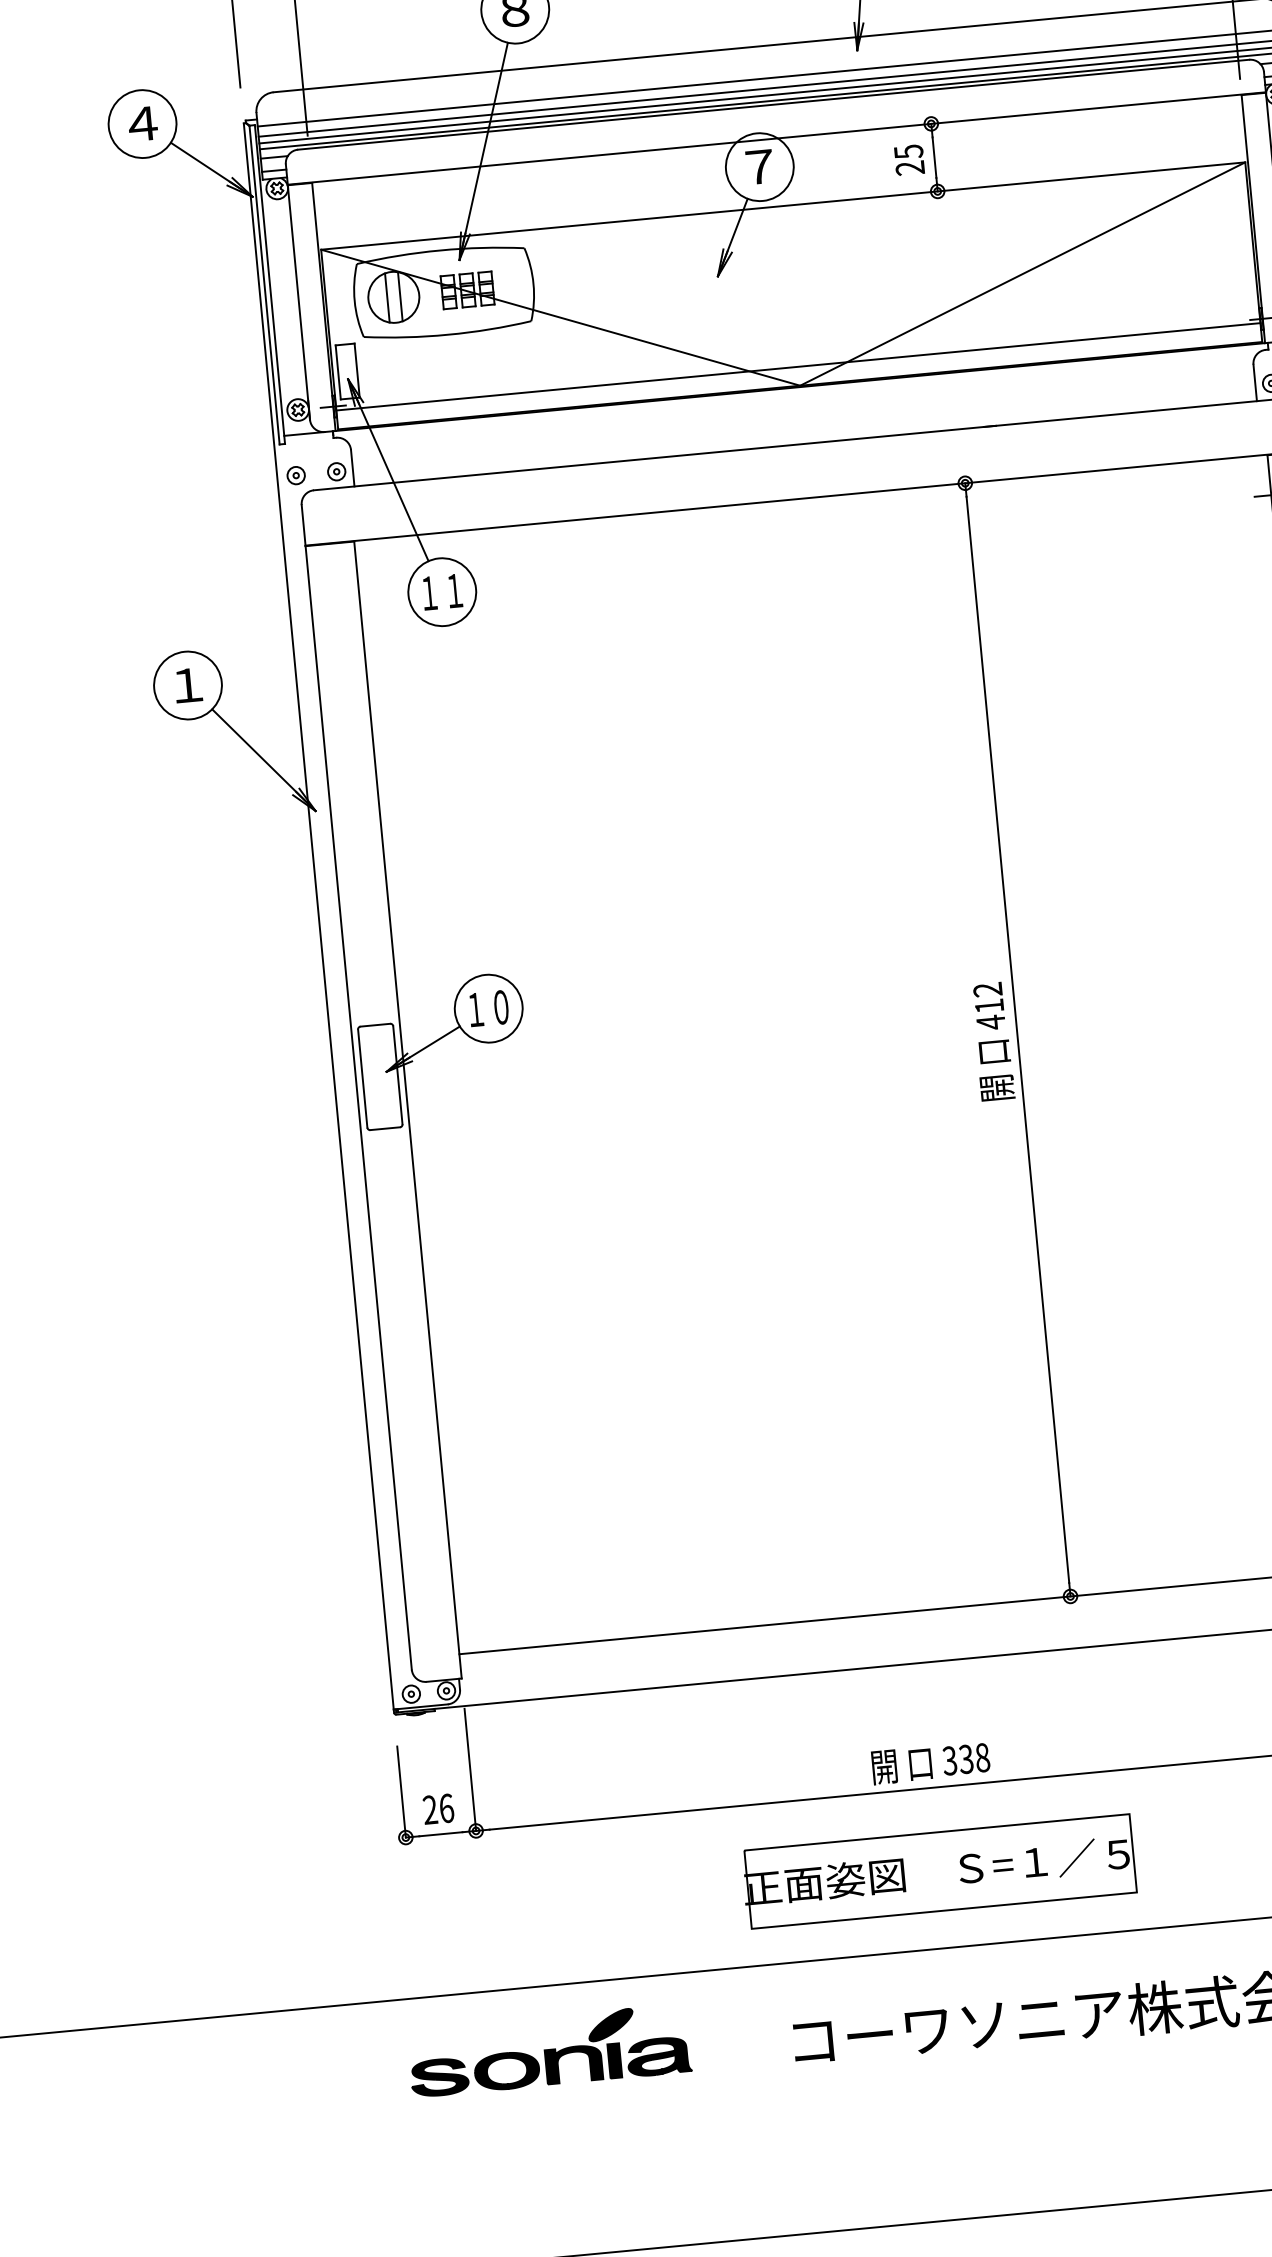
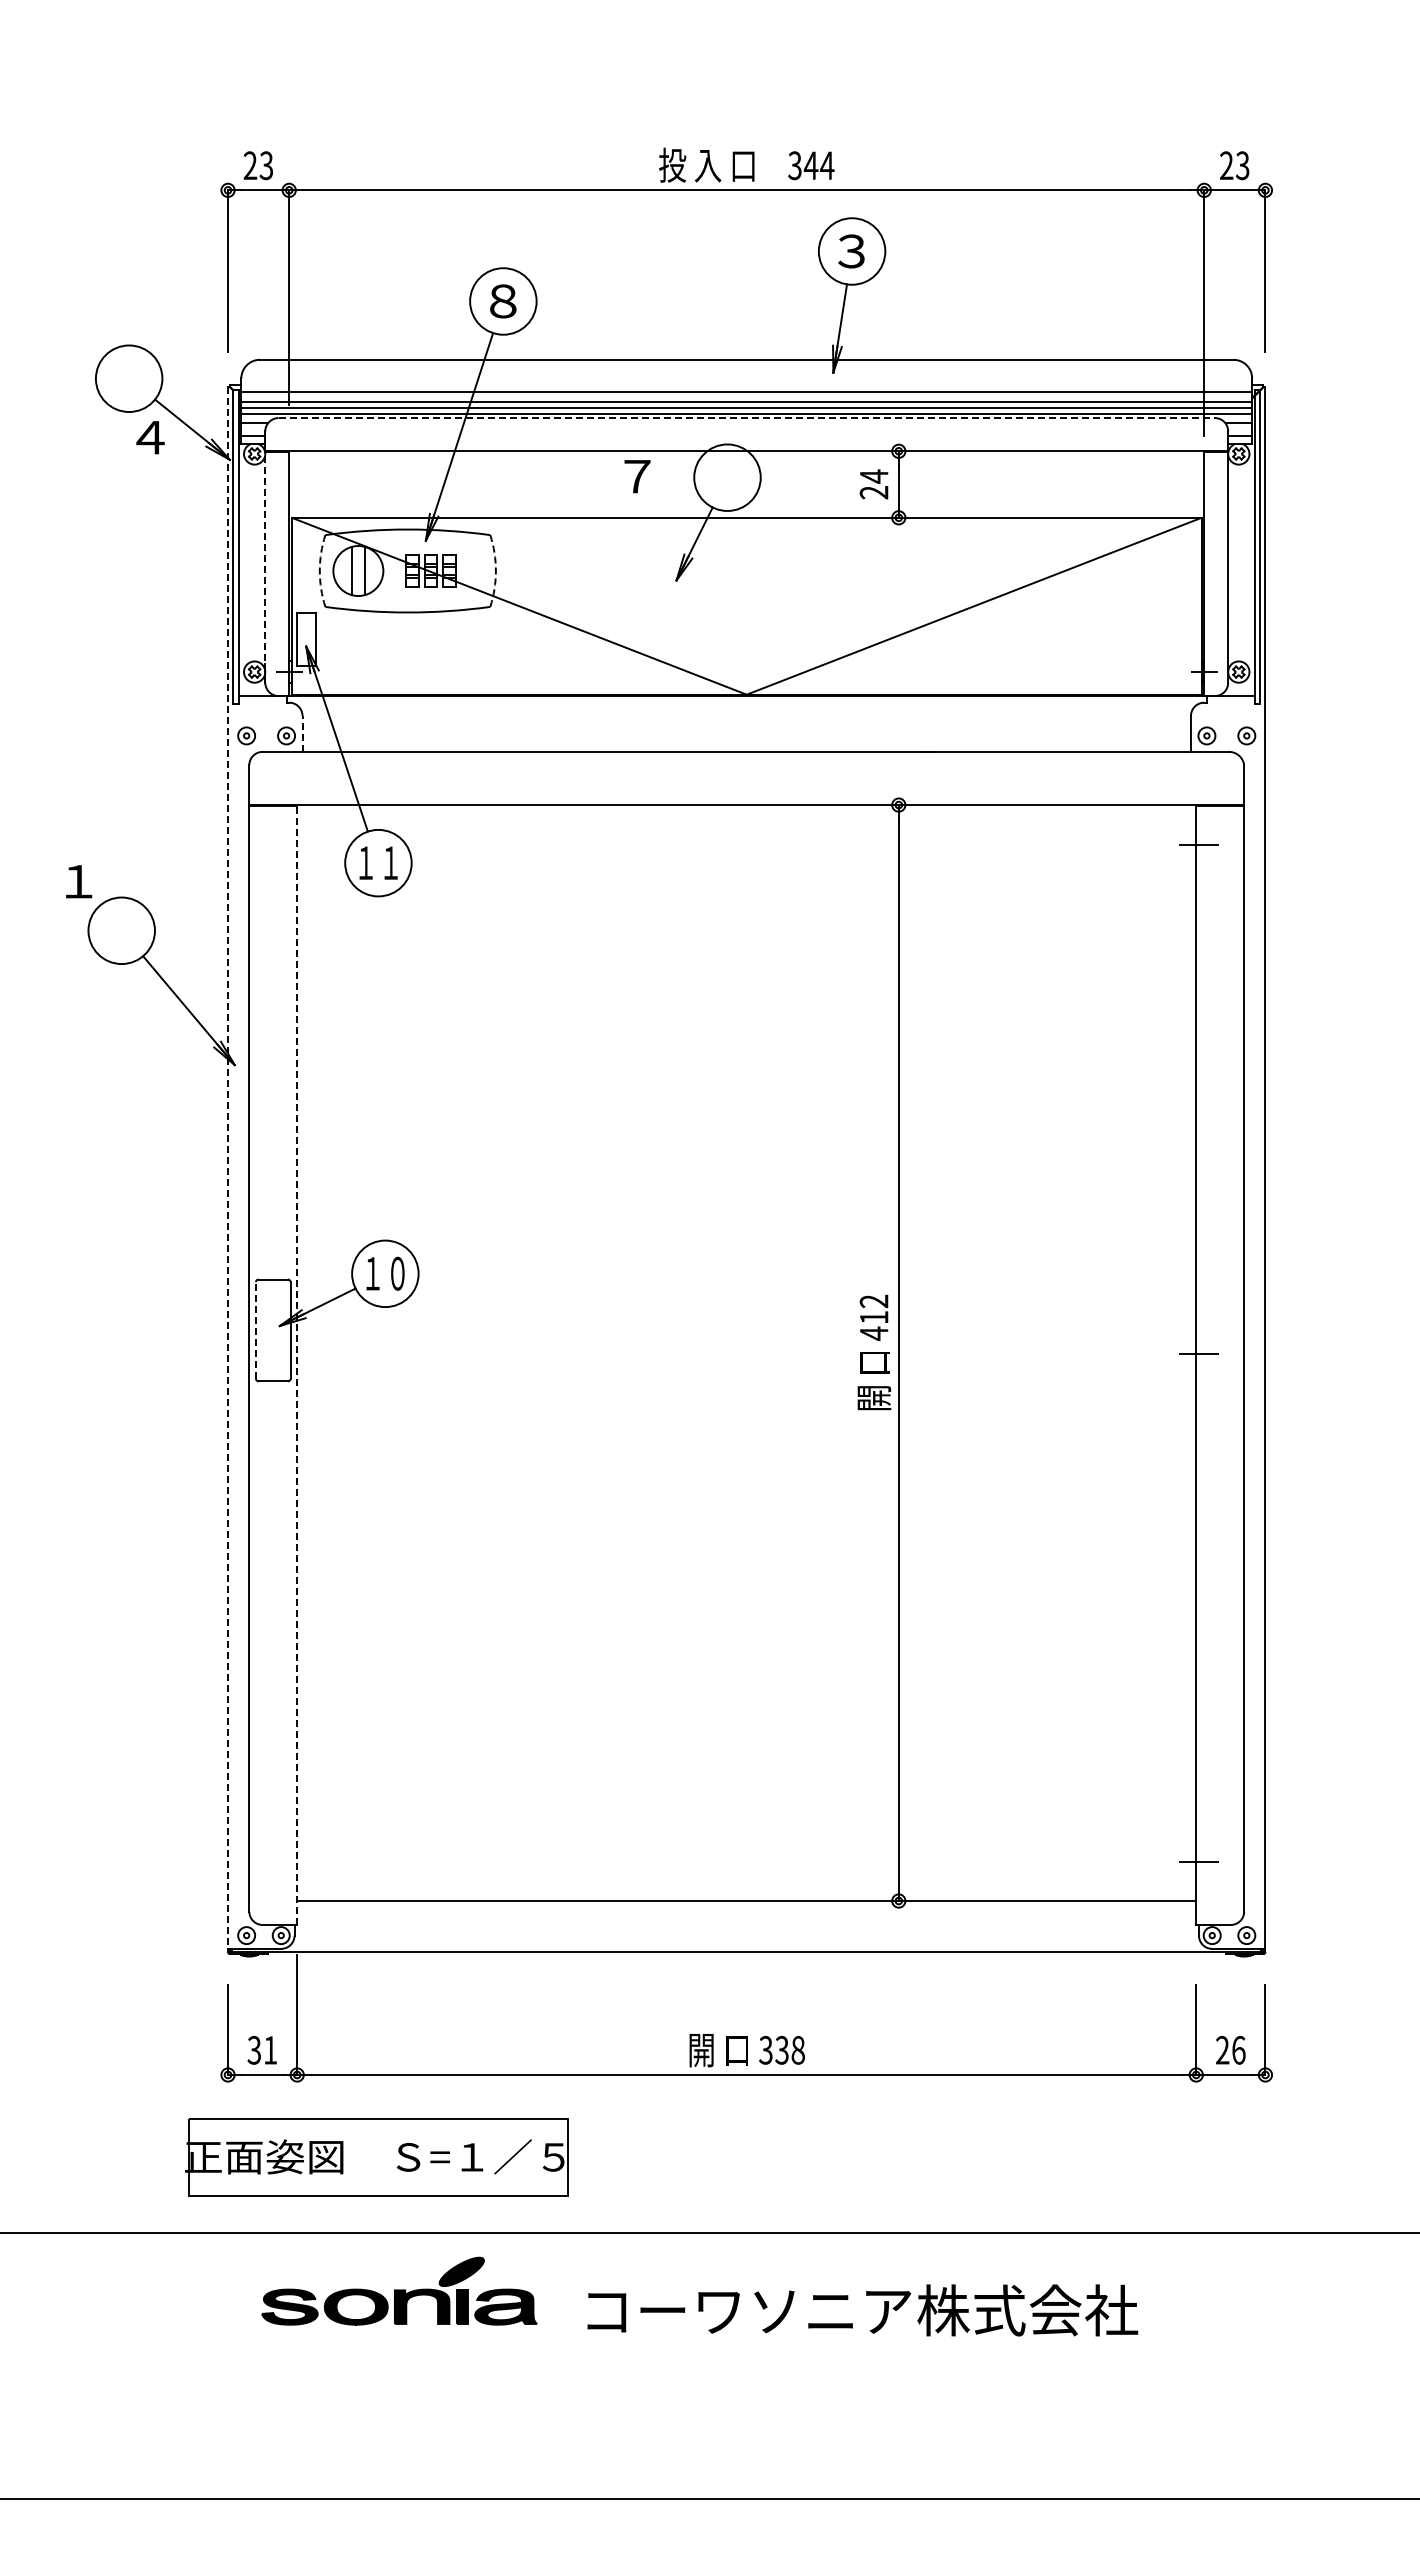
line: (774, 105) -> (747, 418), solid -> dashed
text: (142, 123) -> (150, 437), moved
text: (909, 151) -> (874, 476), 25 -> 24
text: (759, 166) -> (637, 476), moved
arc: (533, 284) -> (495, 571), solid -> dashed
line: (299, 301) -> (265, 566), solid -> dashed
arc: (354, 301) -> (319, 571), solid -> dashed
line: (798, 367) -> (746, 676), removed
line: (352, 467) -> (302, 733), solid -> dashed
text: (188, 685) -> (79, 881), moved
line: (319, 916) -> (228, 1168), solid -> dashed
line: (362, 1077) -> (255, 1329), solid -> dashed
line: (408, 1110) -> (297, 1365), solid -> dashed
text: (438, 1808) -> (262, 2049), 26 -> 31
part: (938, 1871) -> (376, 2157), moved
part: (549, 2050) -> (399, 2290), moved

